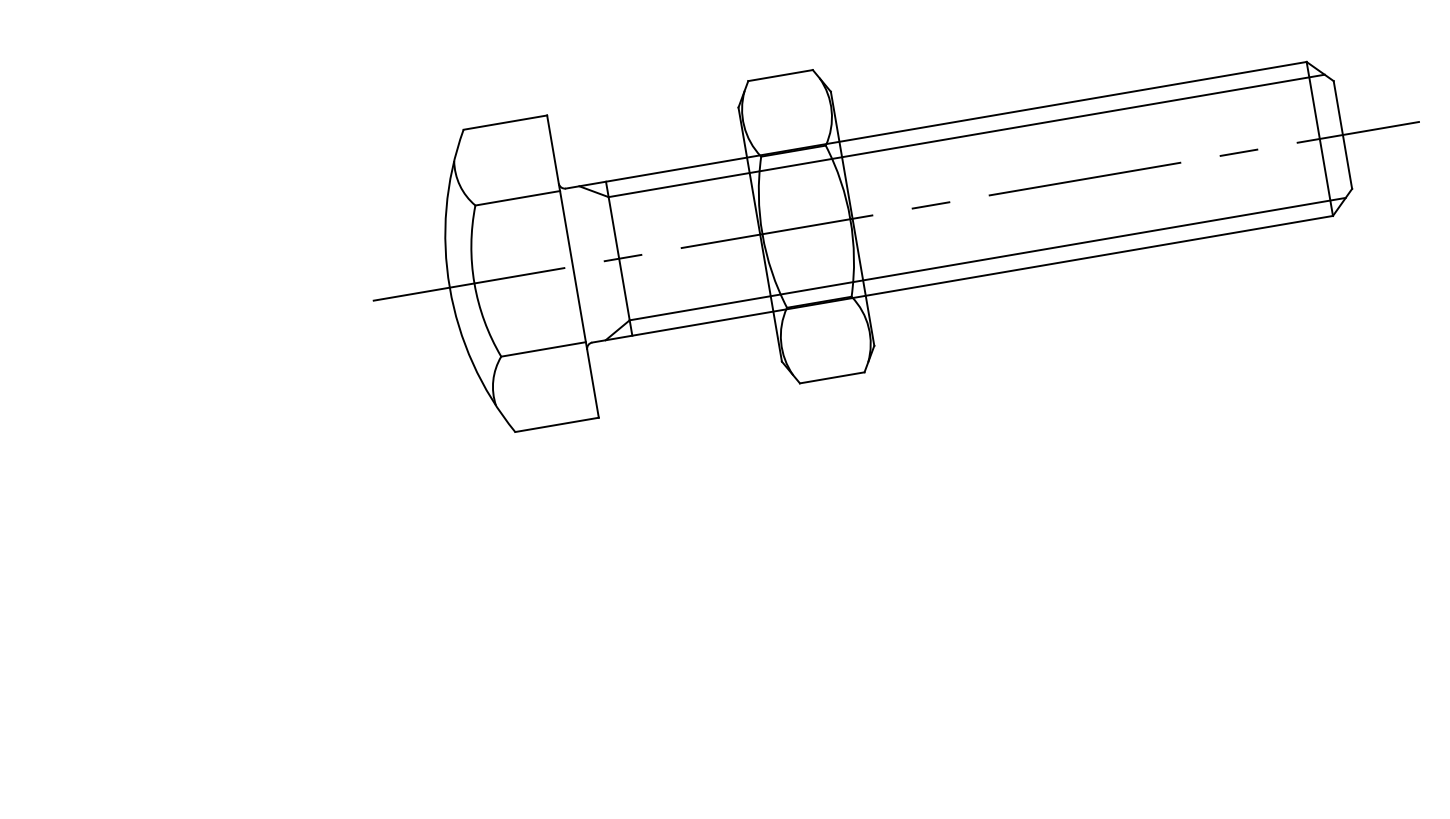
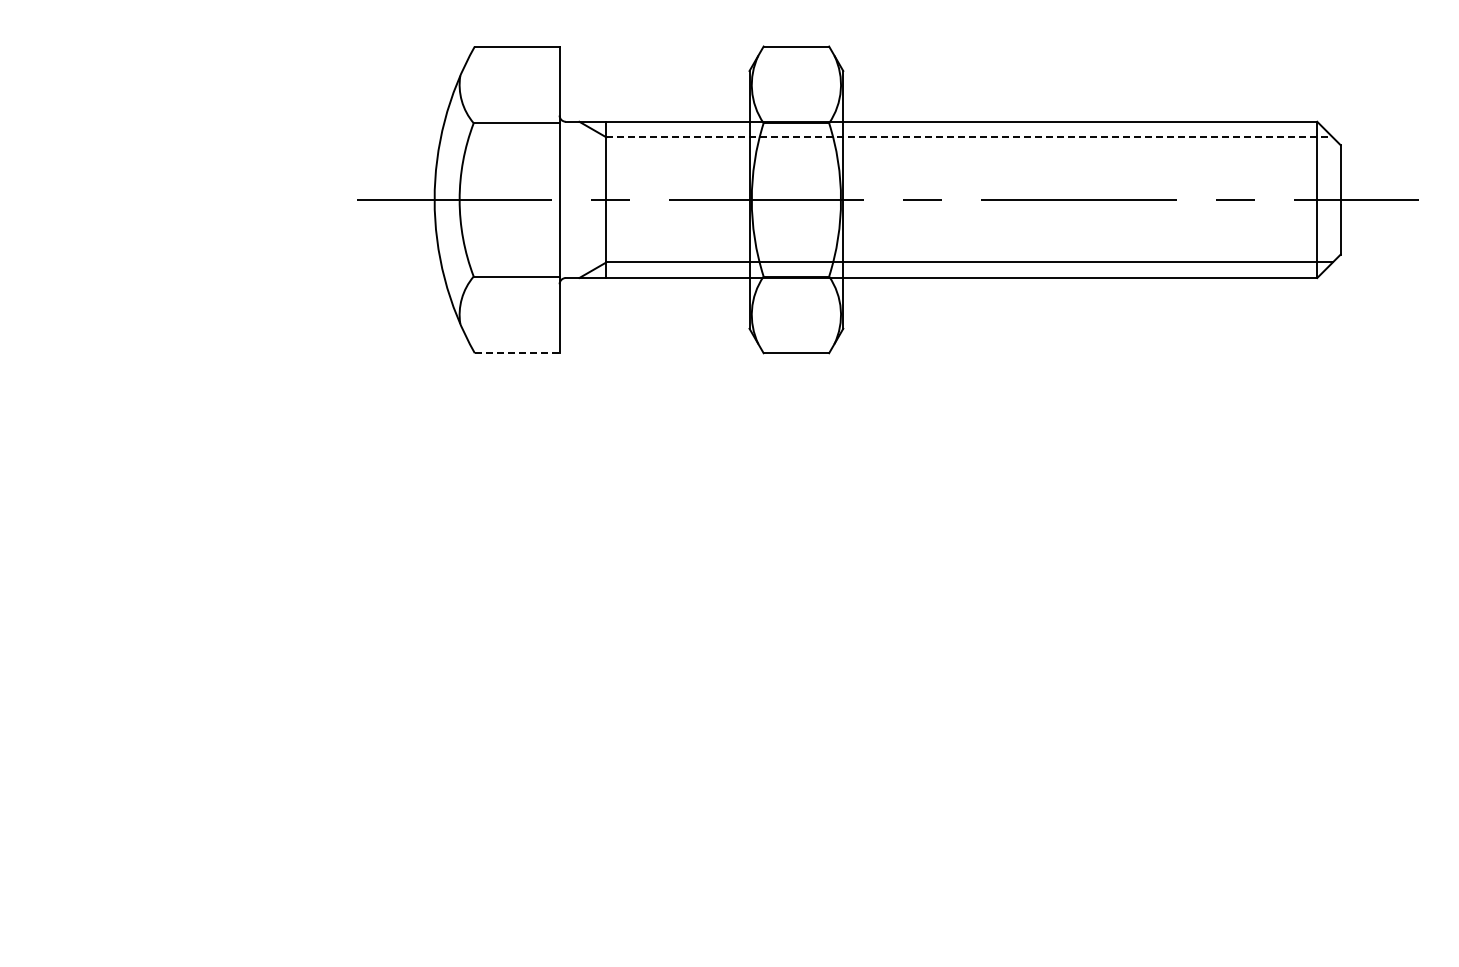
line: (967, 135) -> (970, 137), solid -> dashed
line: (557, 425) -> (517, 353), solid -> dashed

